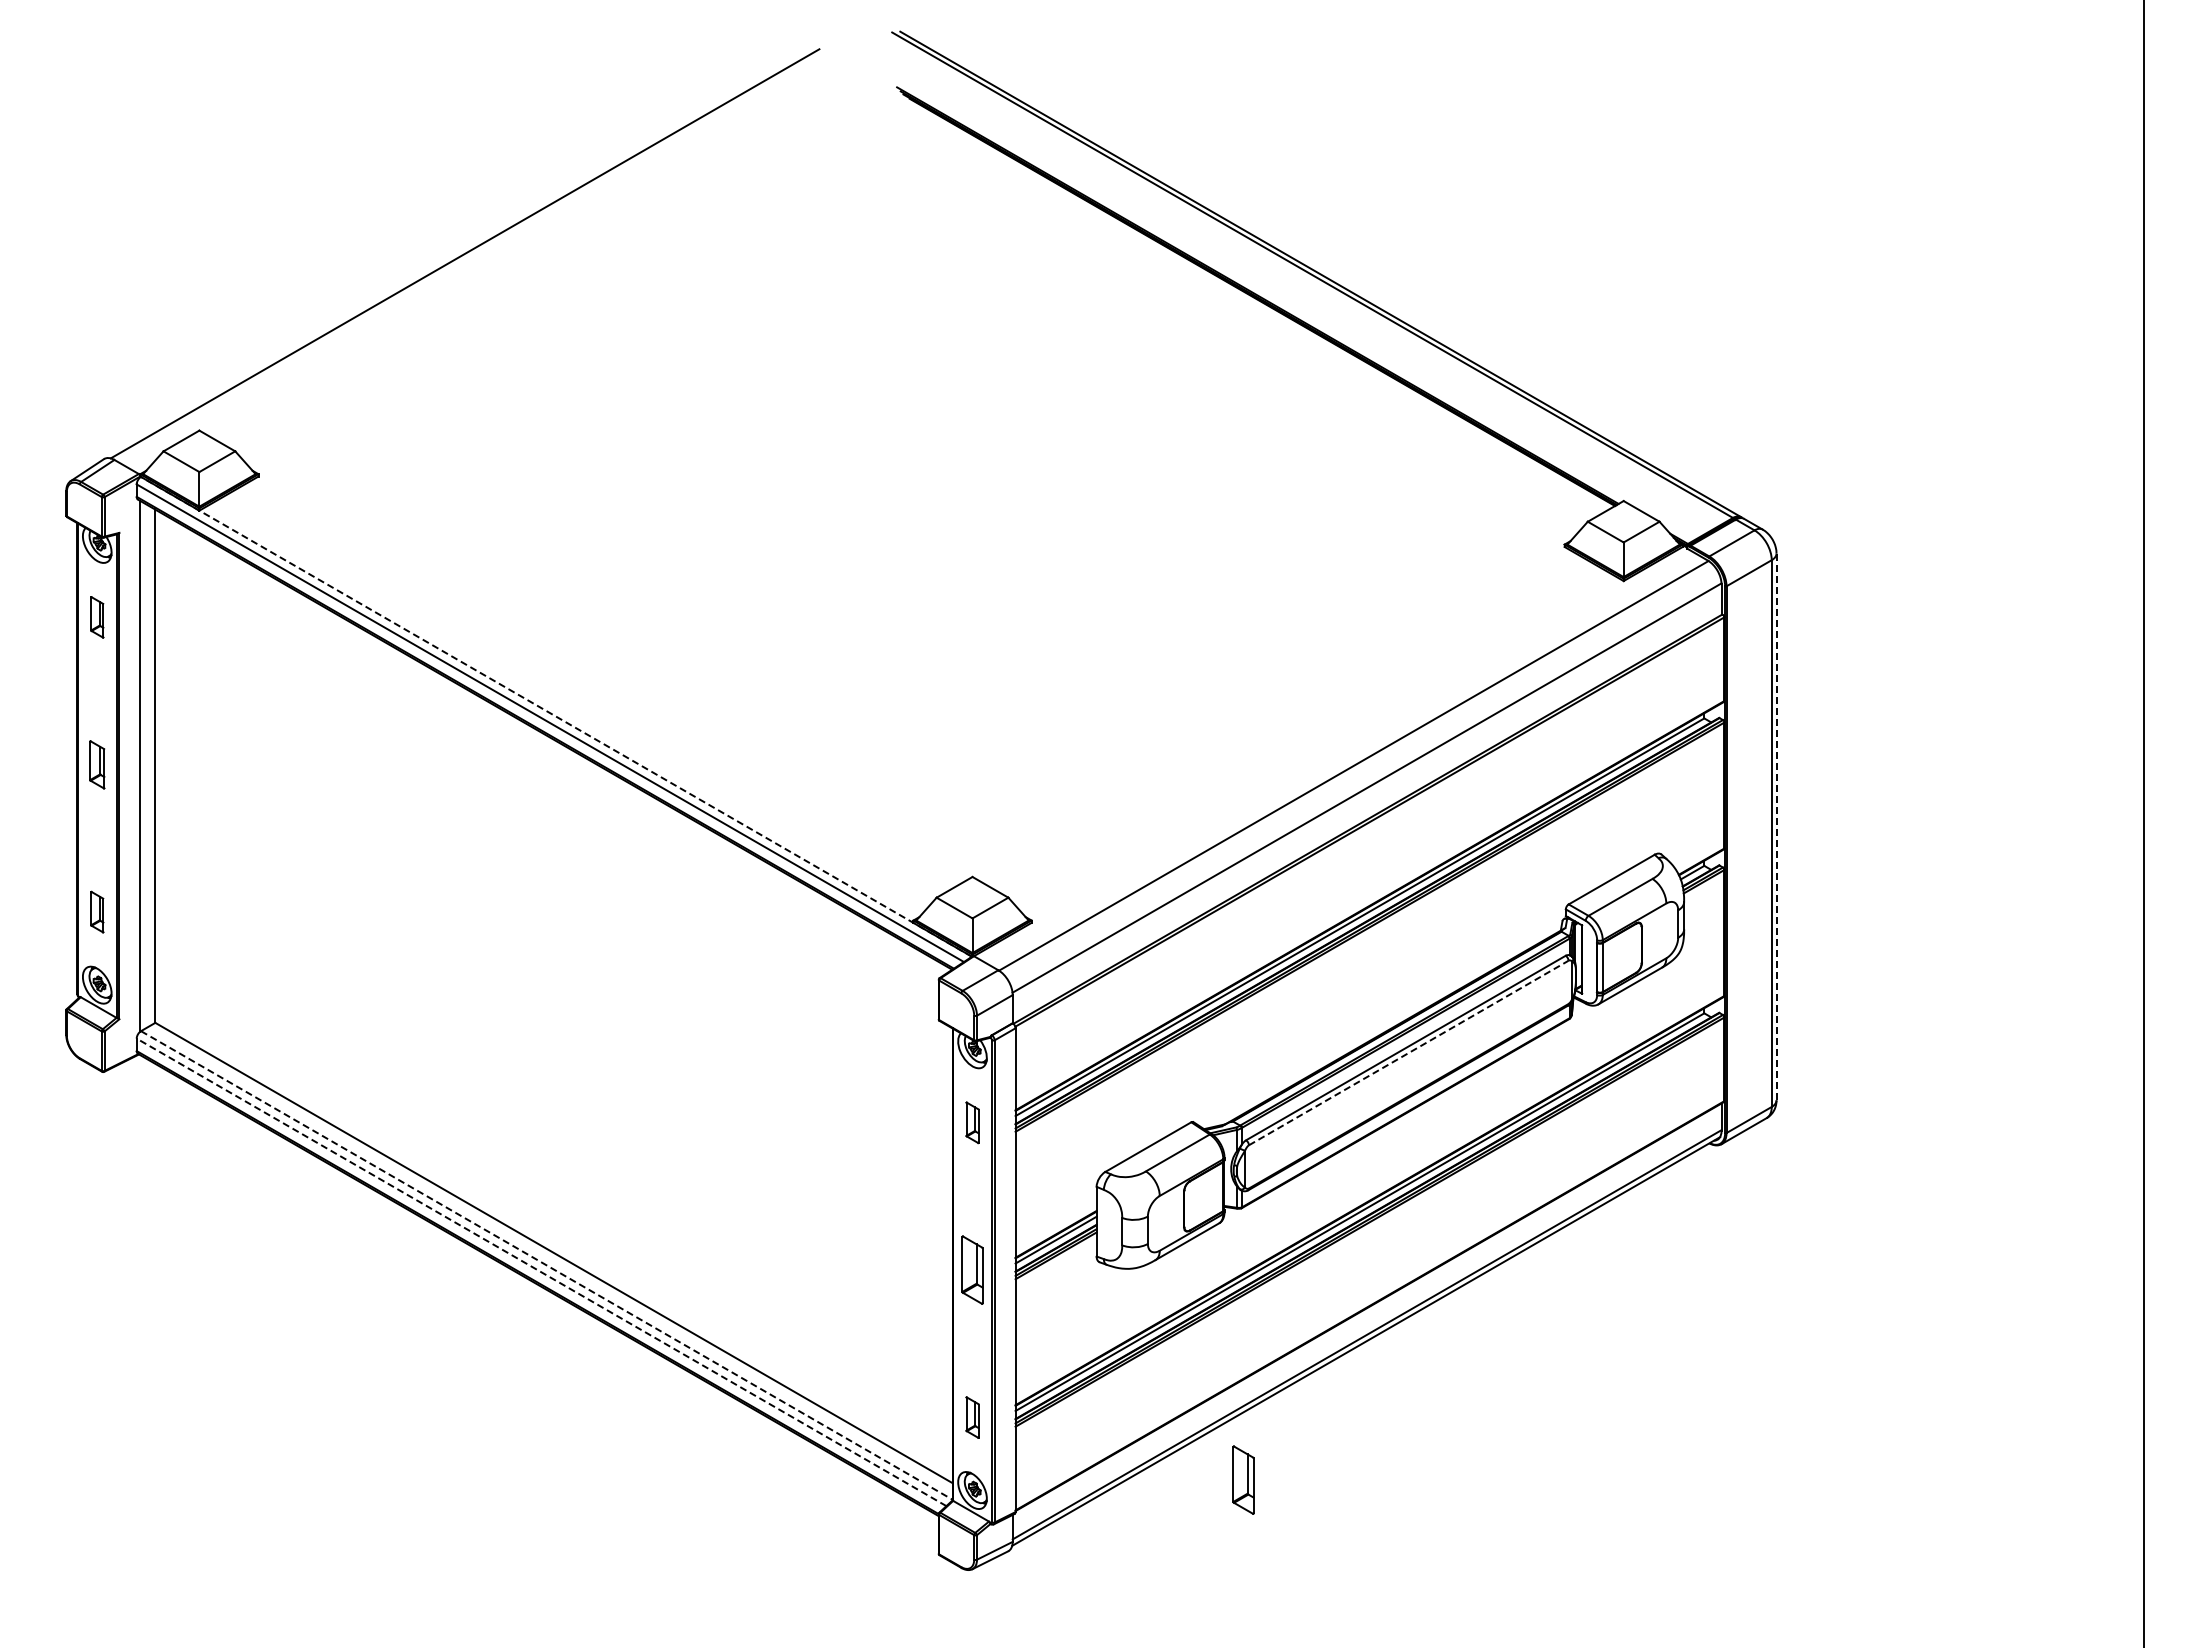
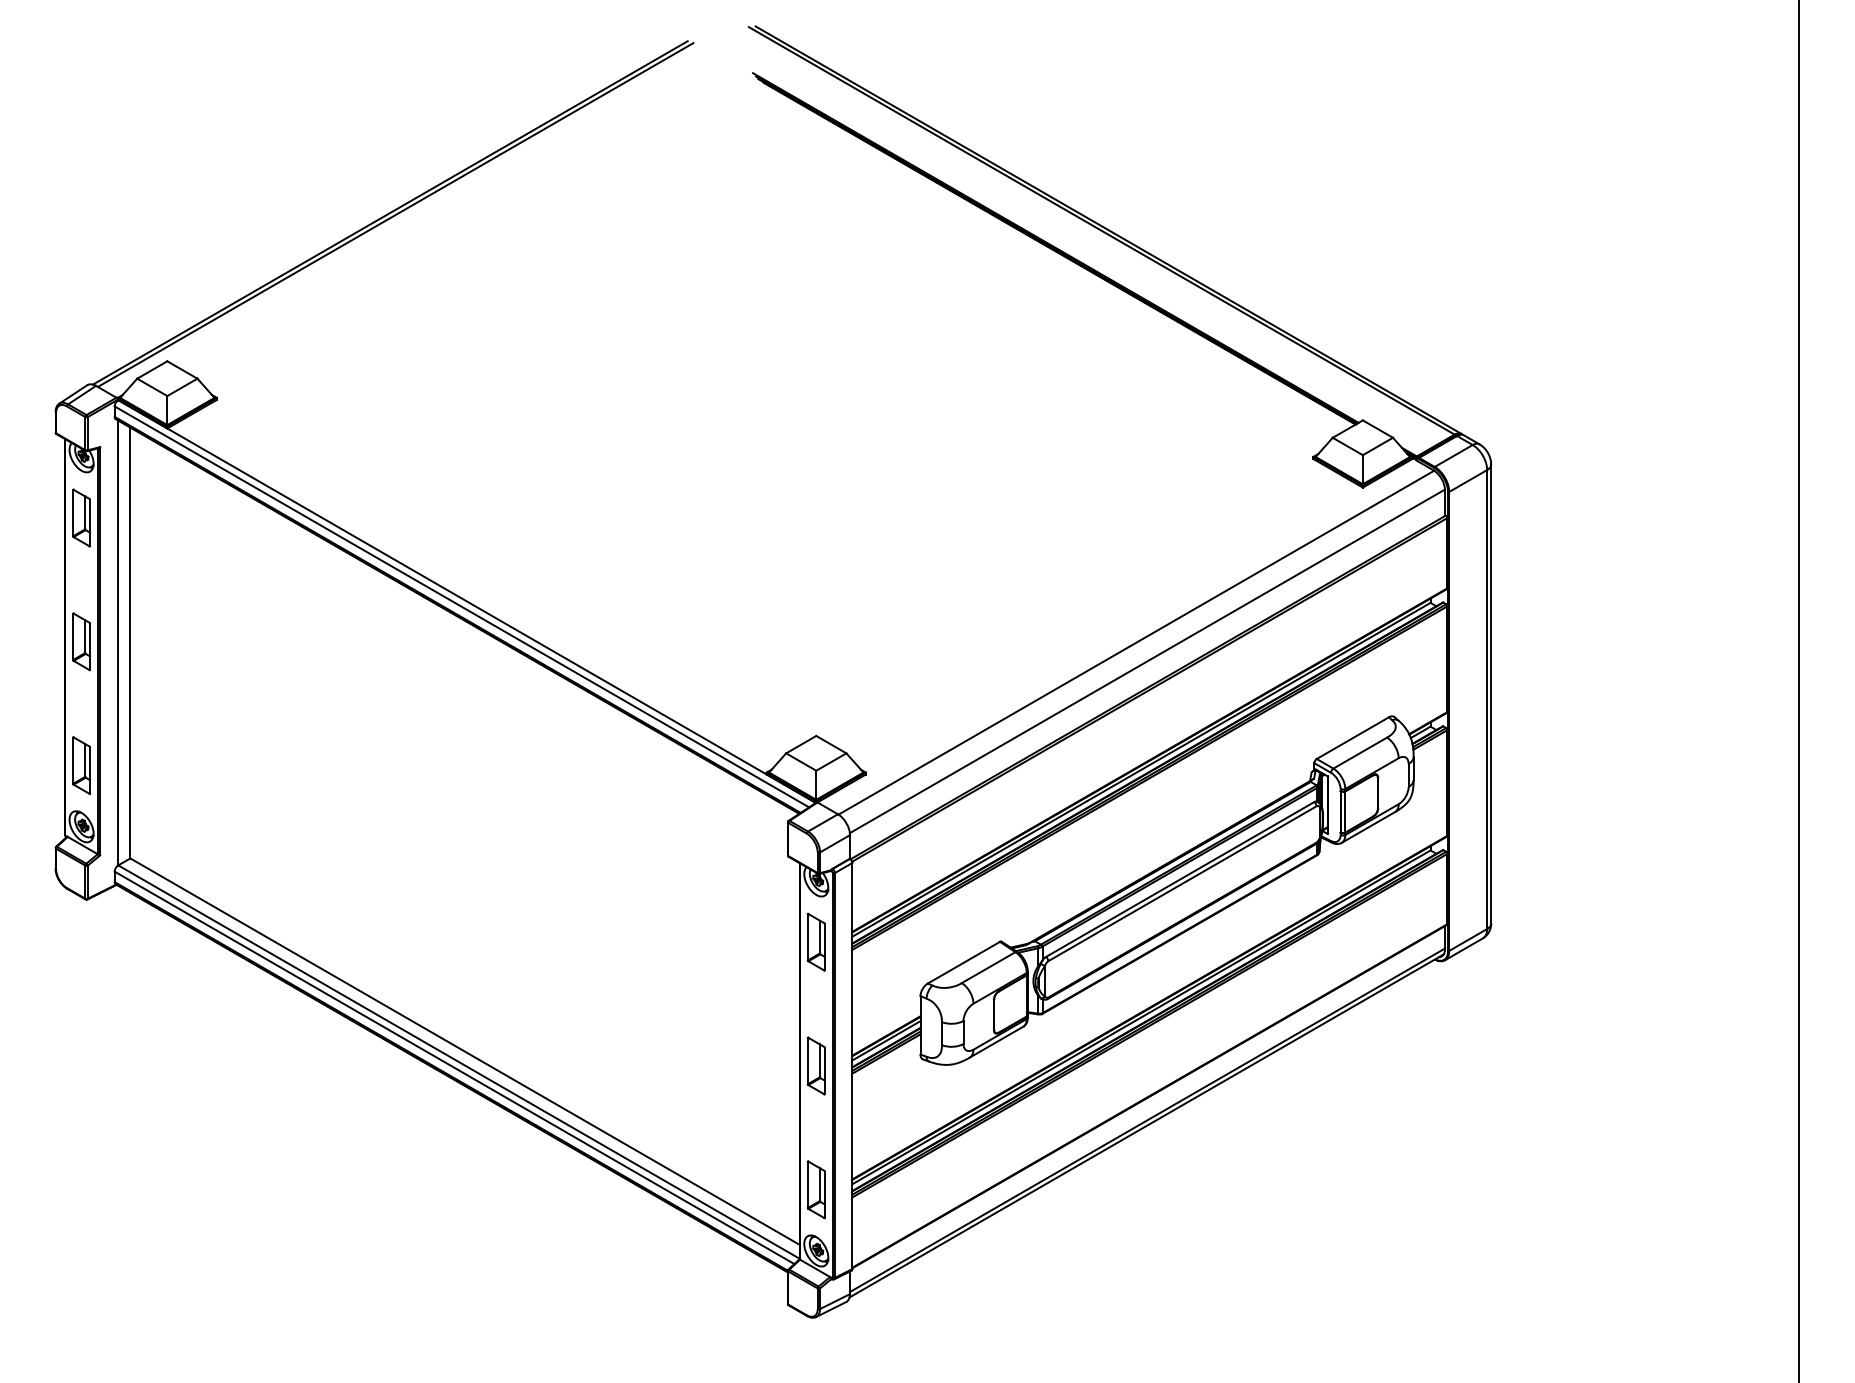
line: (471, 256) -> (395, 215), added
part: (97, 617) -> (81, 518), size x1.67
line: (556, 716) -> (467, 601), dashed -> solid
part: (97, 764) -> (81, 641), size x1.43
line: (1776, 827) -> (1491, 694), dashed -> solid
part: (97, 911) -> (81, 764), size x1.67
line: (1408, 1053) -> (1182, 884), dashed -> solid
part: (972, 1122) -> (816, 942), size x1.67
line: (546, 1265) -> (458, 1062), dashed -> solid
line: (541, 1272) -> (454, 1067), dashed -> solid
part: (972, 1417) -> (816, 1189), size x1.67
part: (1243, 1479) -> (1043, 1241), removed

